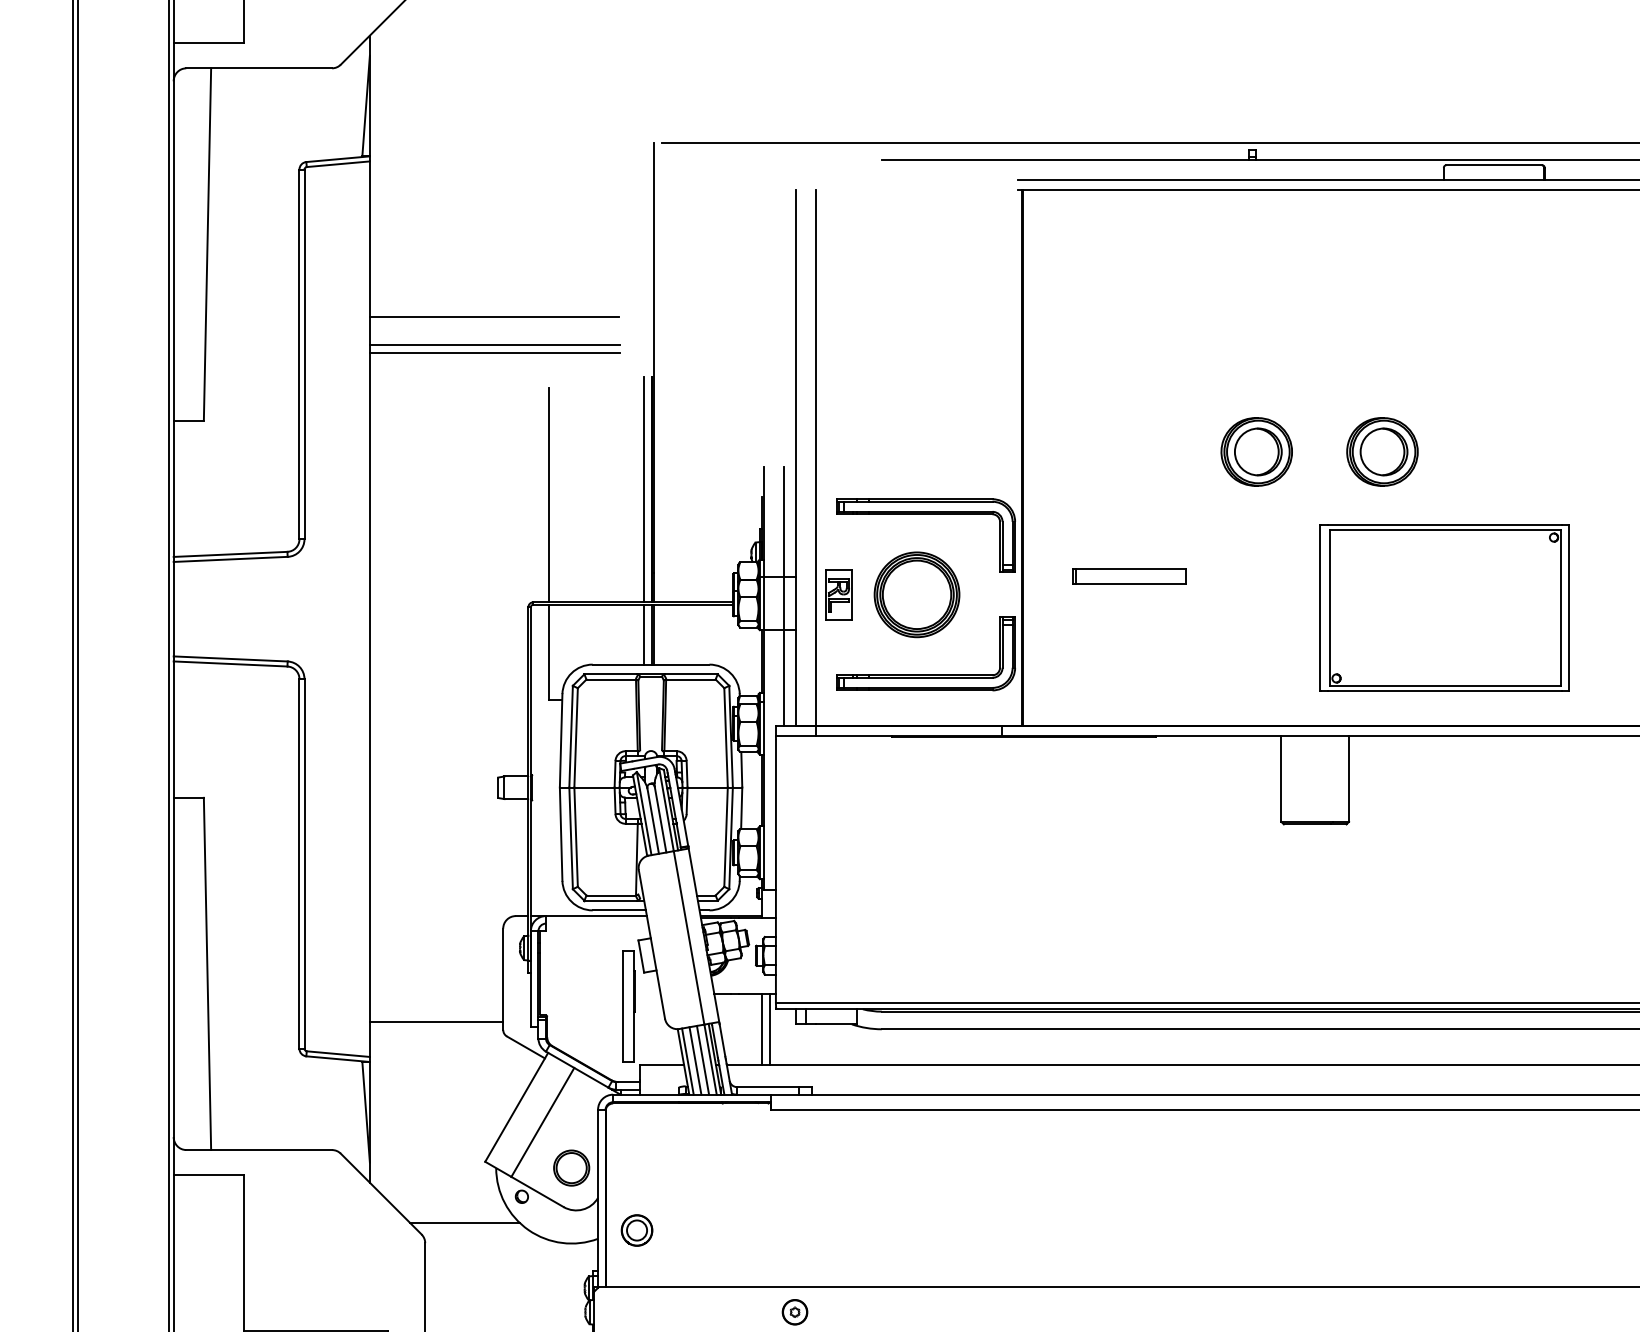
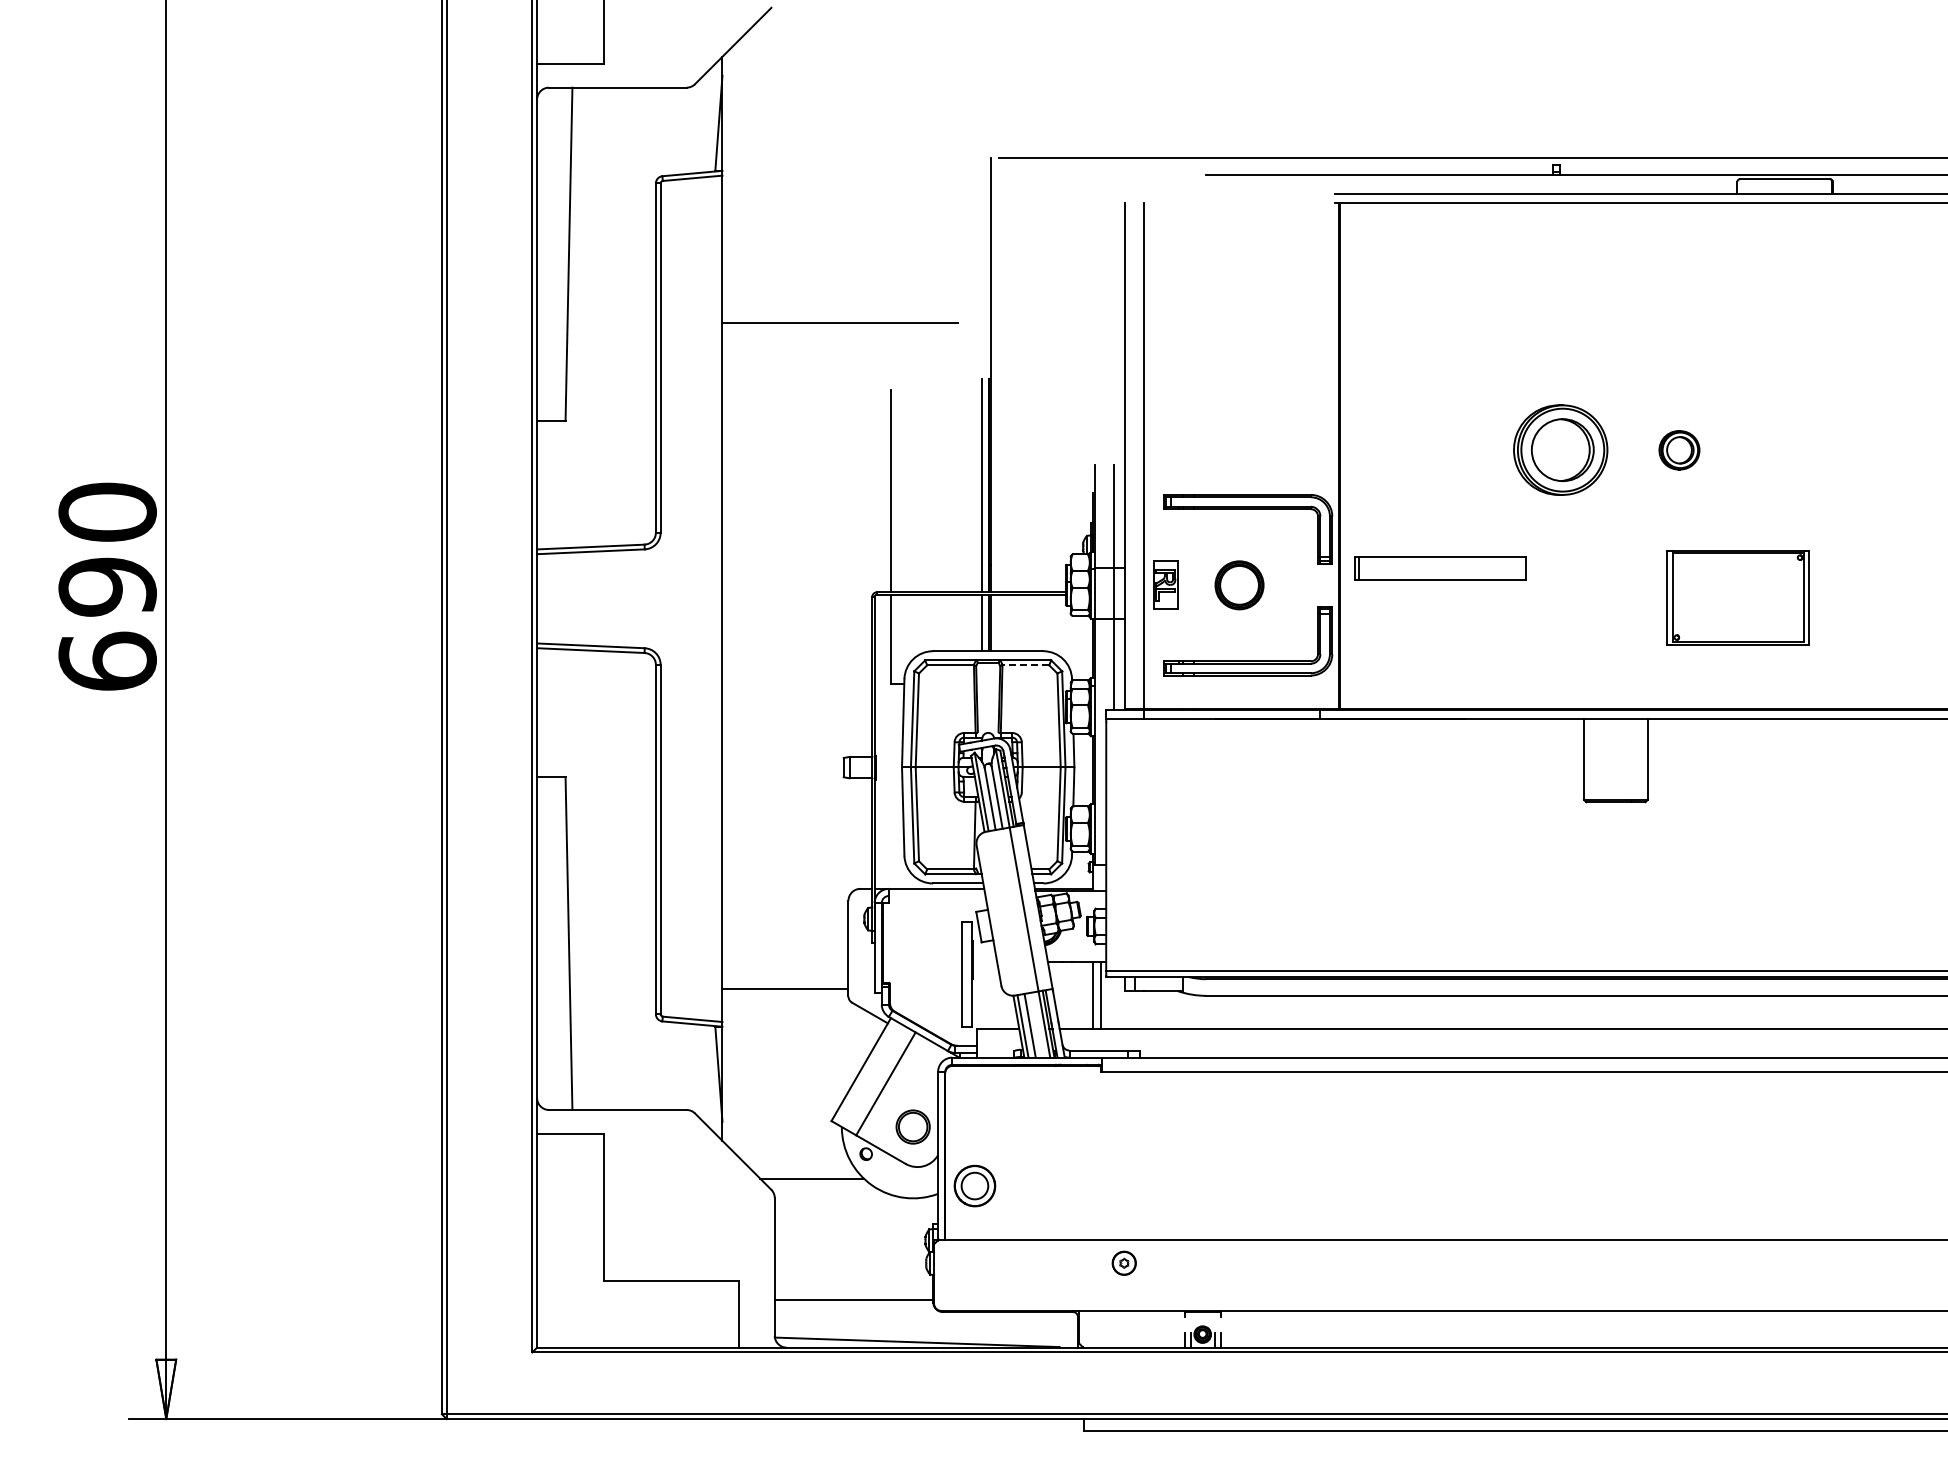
line: (494, 345) -> (840, 349), removed
line: (494, 352) -> (840, 356), removed
part: (1256, 452) -> (1560, 450), size x1.4
part: (1382, 452) -> (1679, 450), size x0.6
part: (1129, 576) -> (1440, 567), size x1.6
part: (916, 595) -> (1239, 585), size x0.6
part: (1443, 607) -> (1737, 597), size x0.6
line: (690, 679) -> (1025, 665), solid -> dashed
line: (703, 1059) -> (1037, 1024), removed
part: (636, 1229) -> (974, 1185), size x1.4

